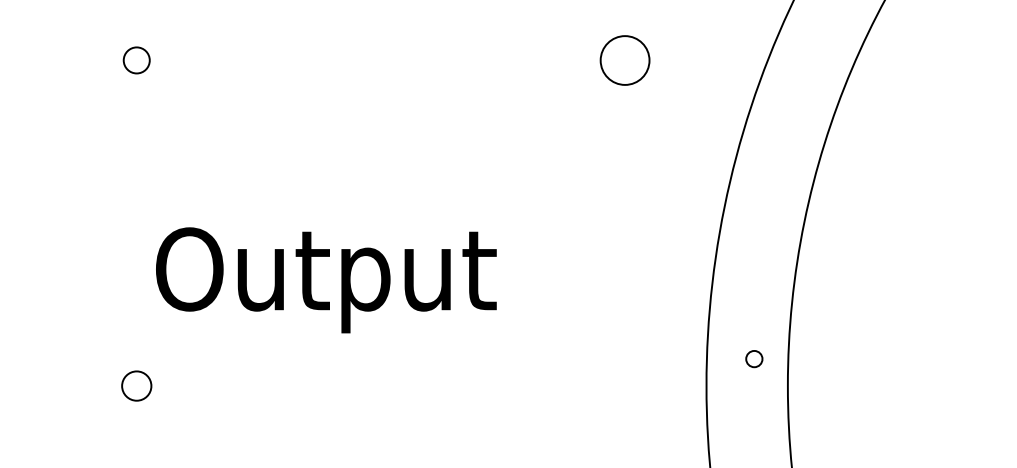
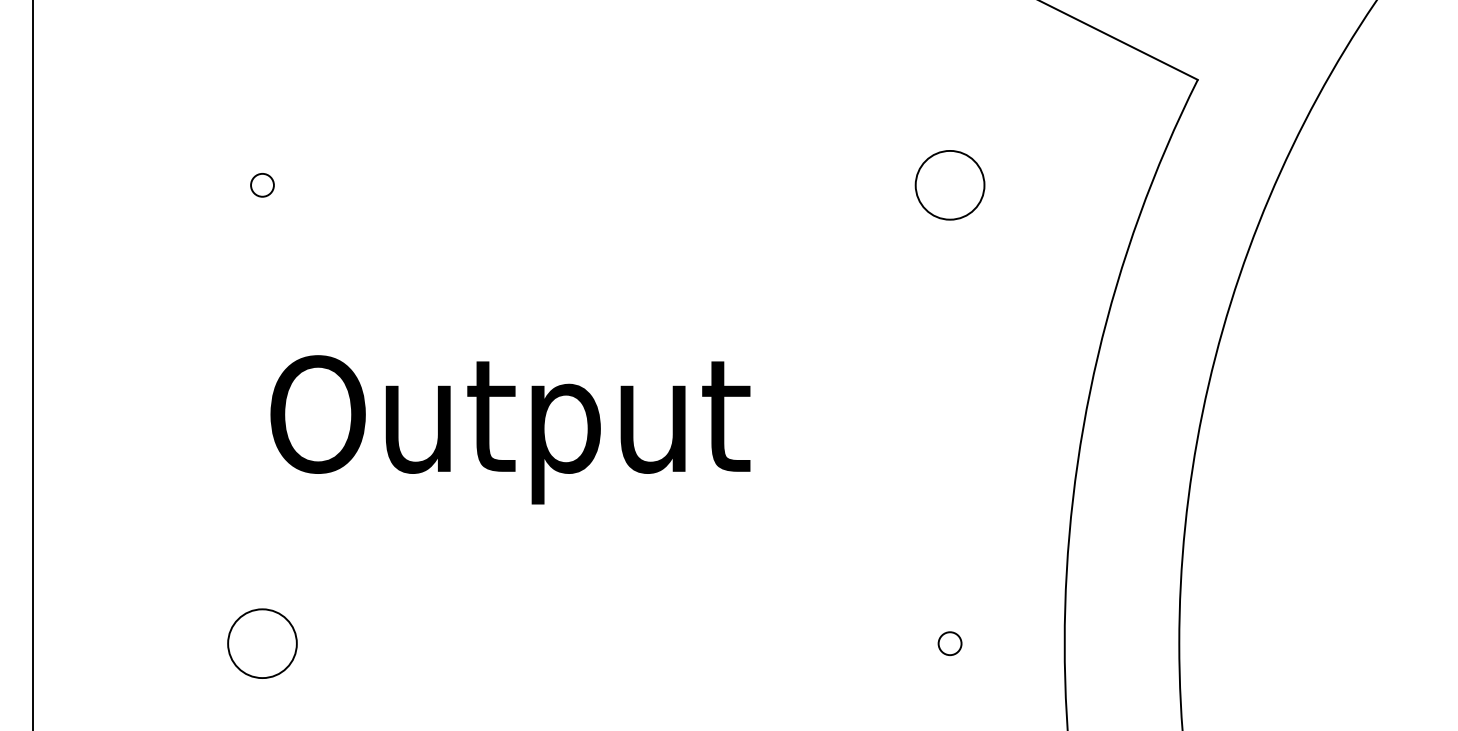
circle: (136, 60) -> (262, 185), size x0.62
text: (326, 280) -> (510, 429), moved
circle: (753, 358) -> (949, 643), moved
circle: (136, 385) -> (262, 643), size x1.67

